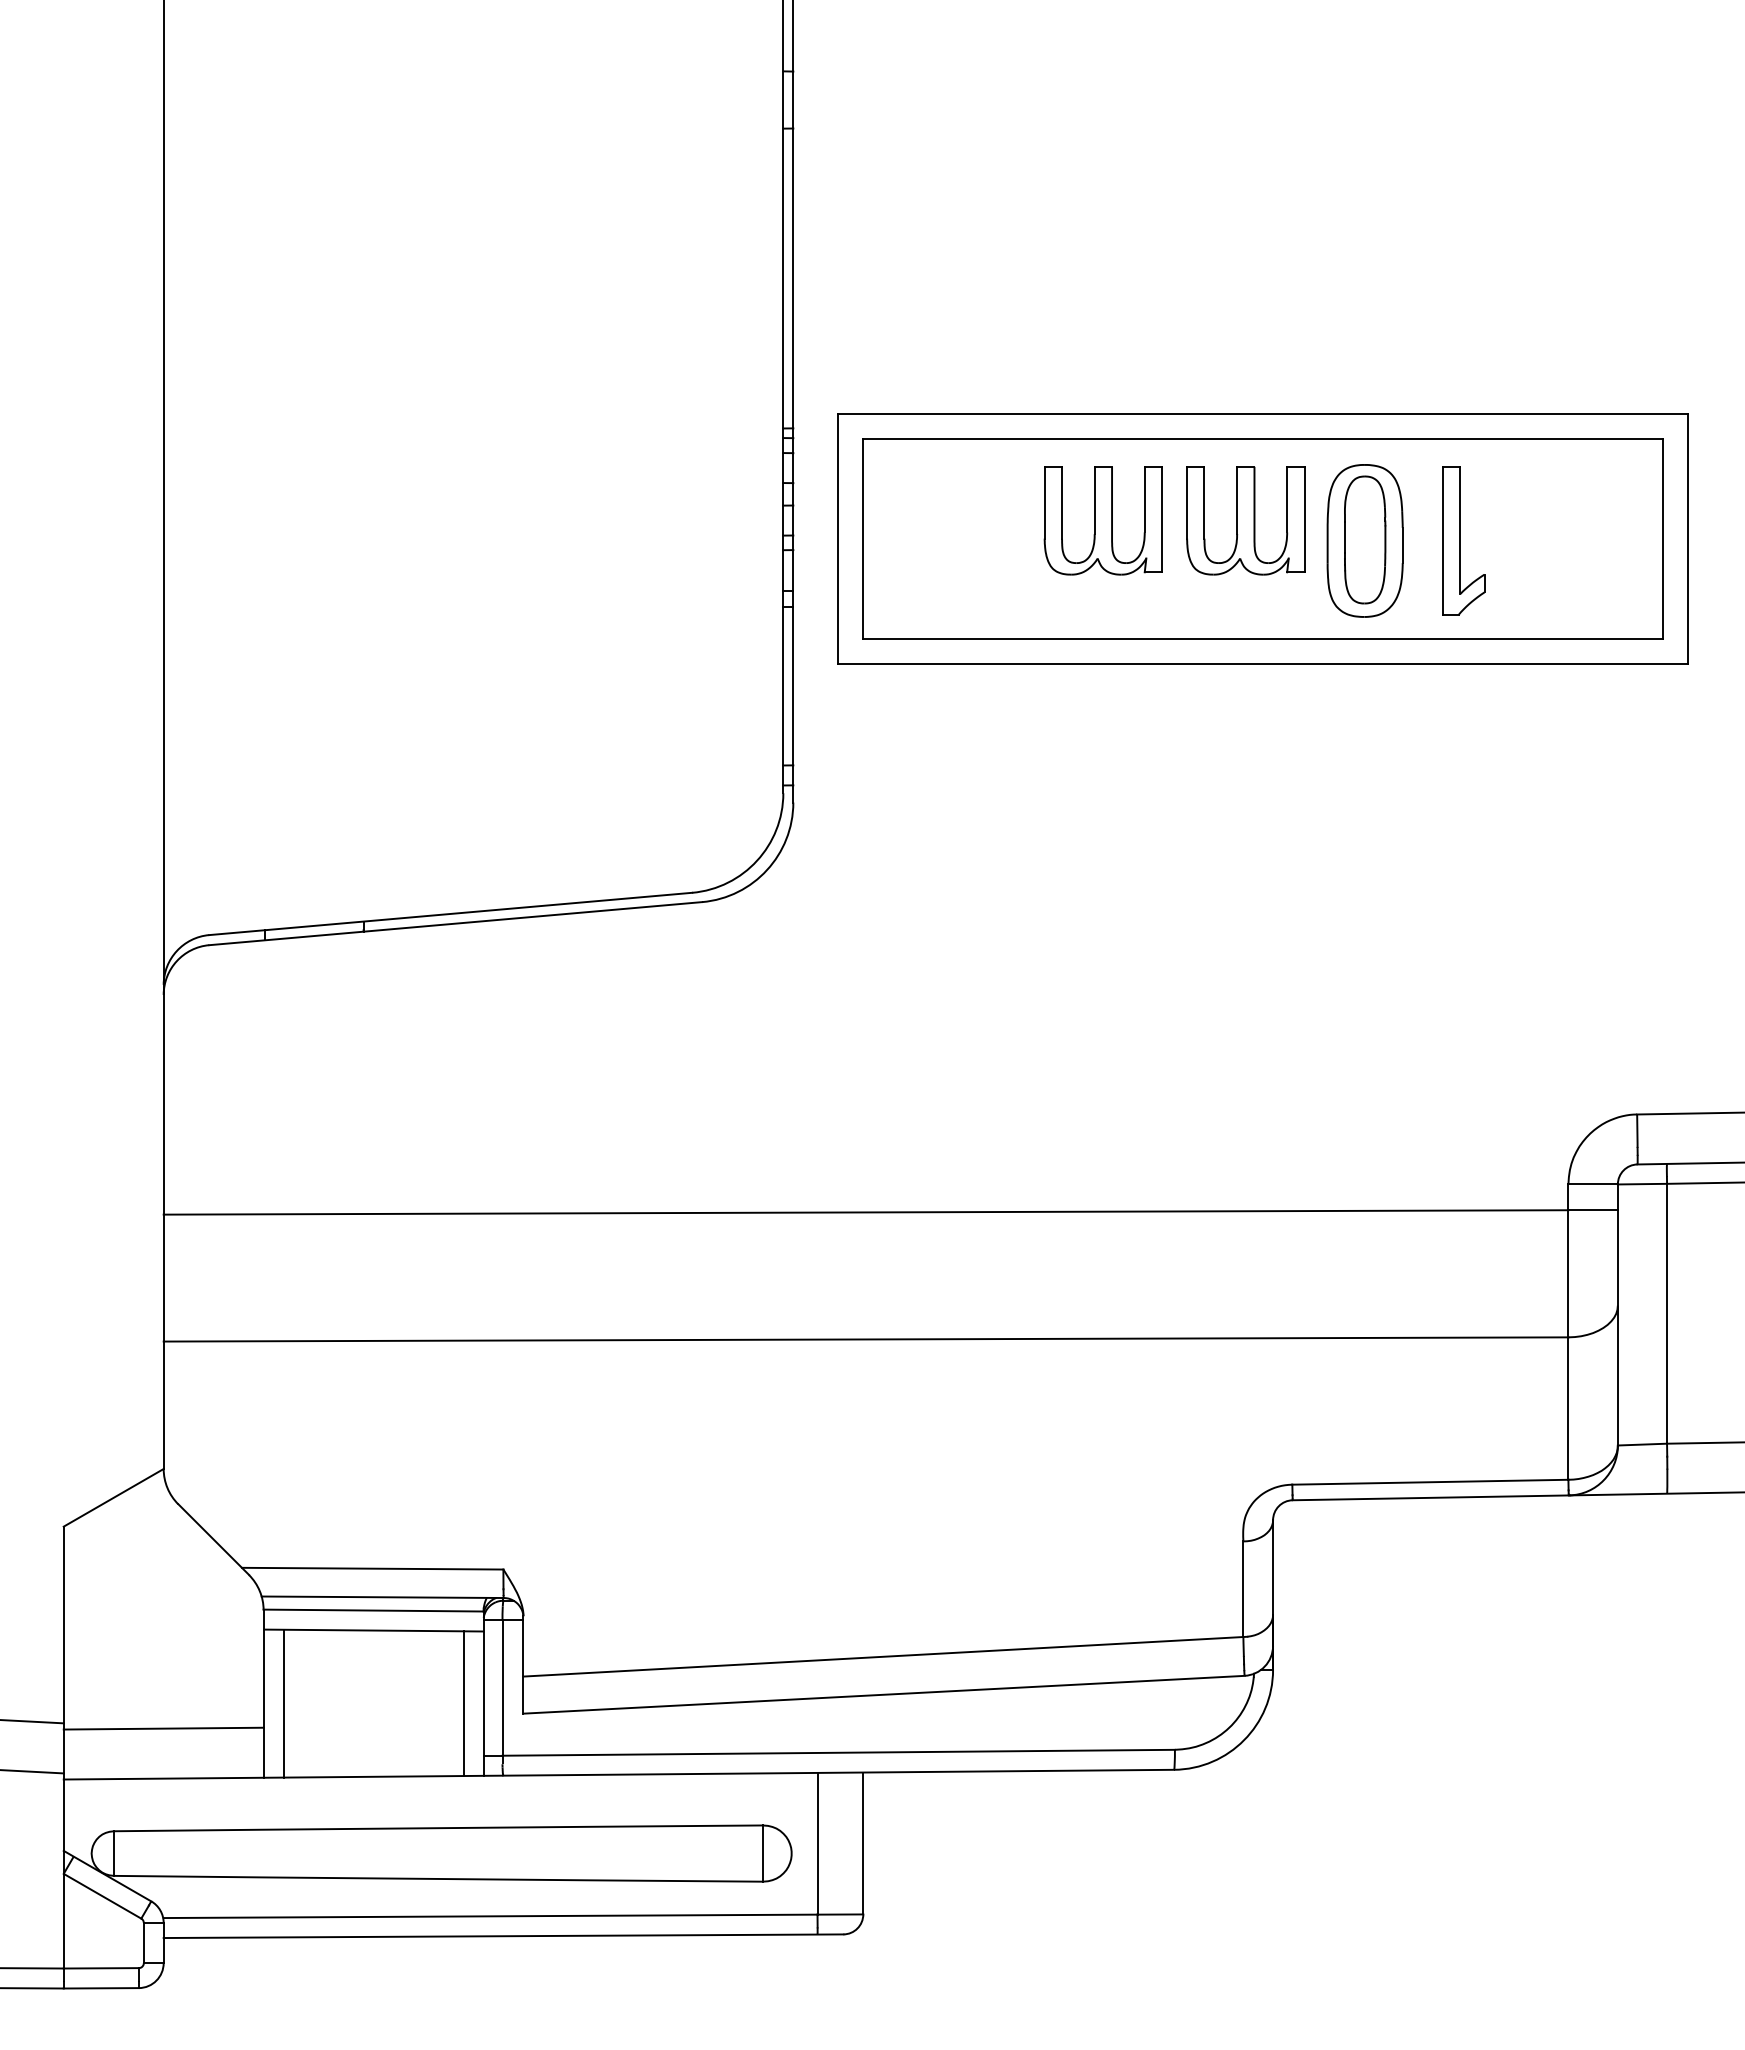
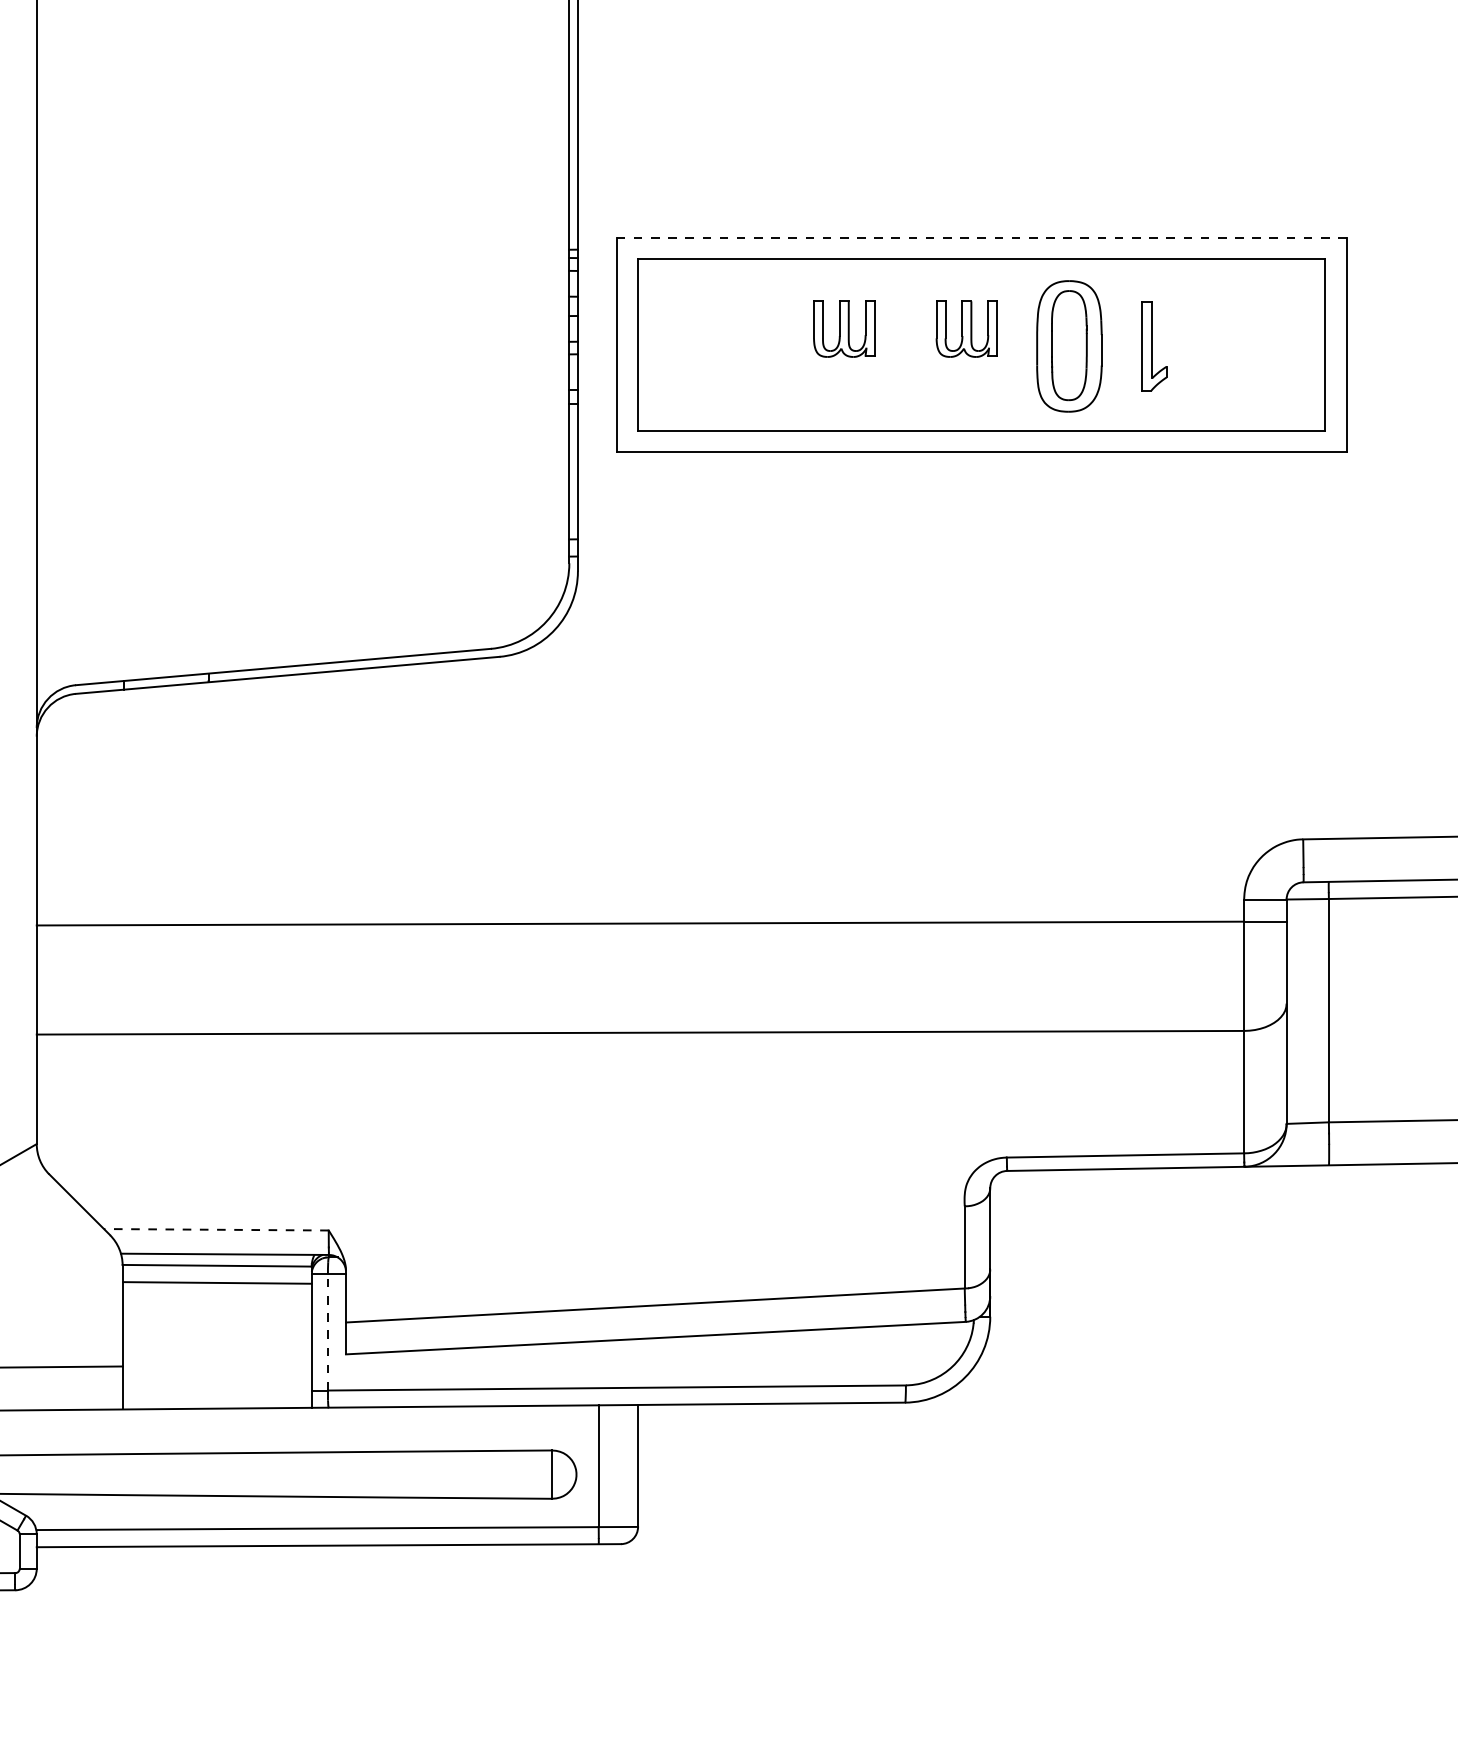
line: (1263, 414) -> (982, 237), solid -> dashed
part: (1102, 520) -> (843, 328), size x0.6
part: (1245, 520) -> (966, 328), size x0.6
part: (1463, 540) -> (1153, 346), size x0.7
line: (372, 1568) -> (216, 1229), solid -> dashed
line: (502, 1688) -> (327, 1332), solid -> dashed
line: (283, 1703) -> (139, 1345), removed
line: (463, 1703) -> (294, 1345), removed

